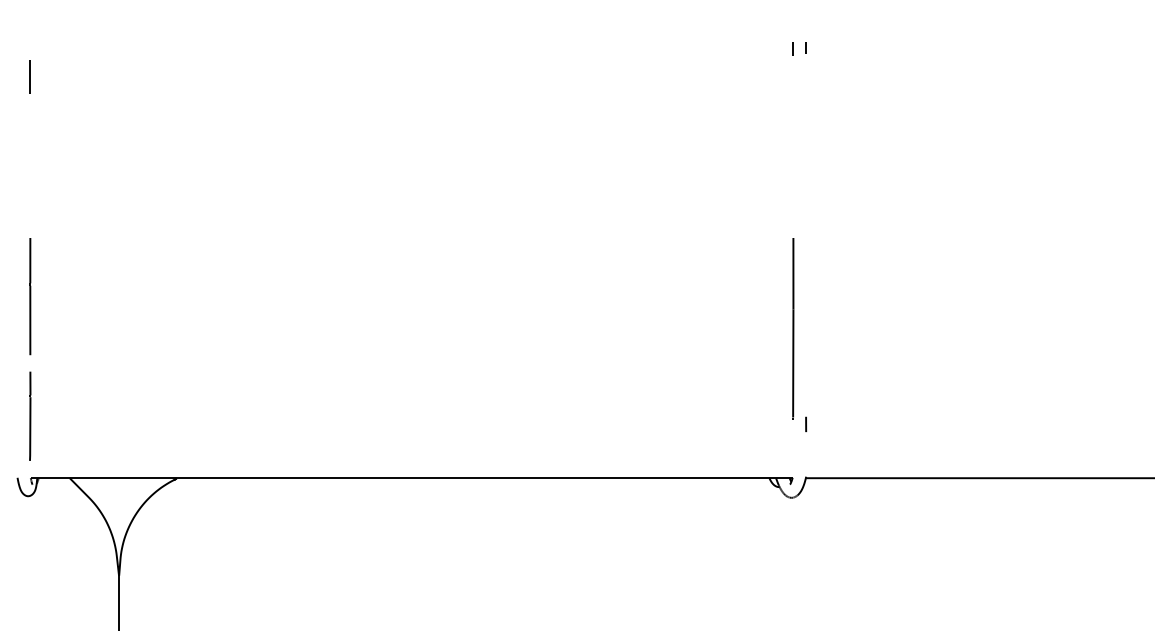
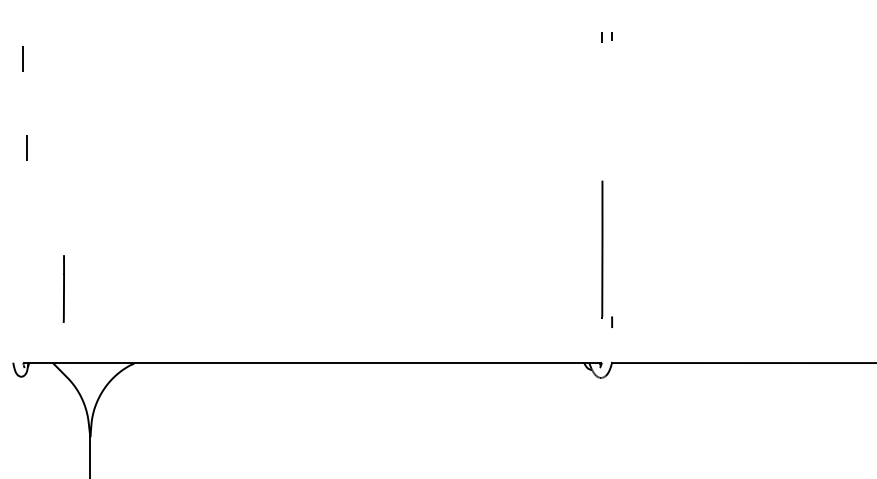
line: (34, 194) -> (26, 147), added
line: (29, 295) -> (22, 224), removed
line: (29, 415) -> (63, 288), moved

